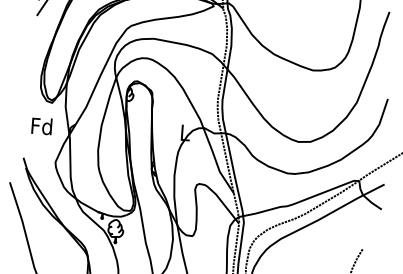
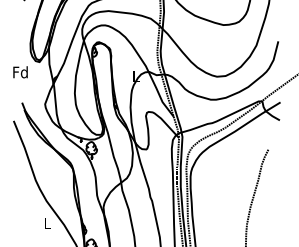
text: (41, 126) -> (20, 72), moved

